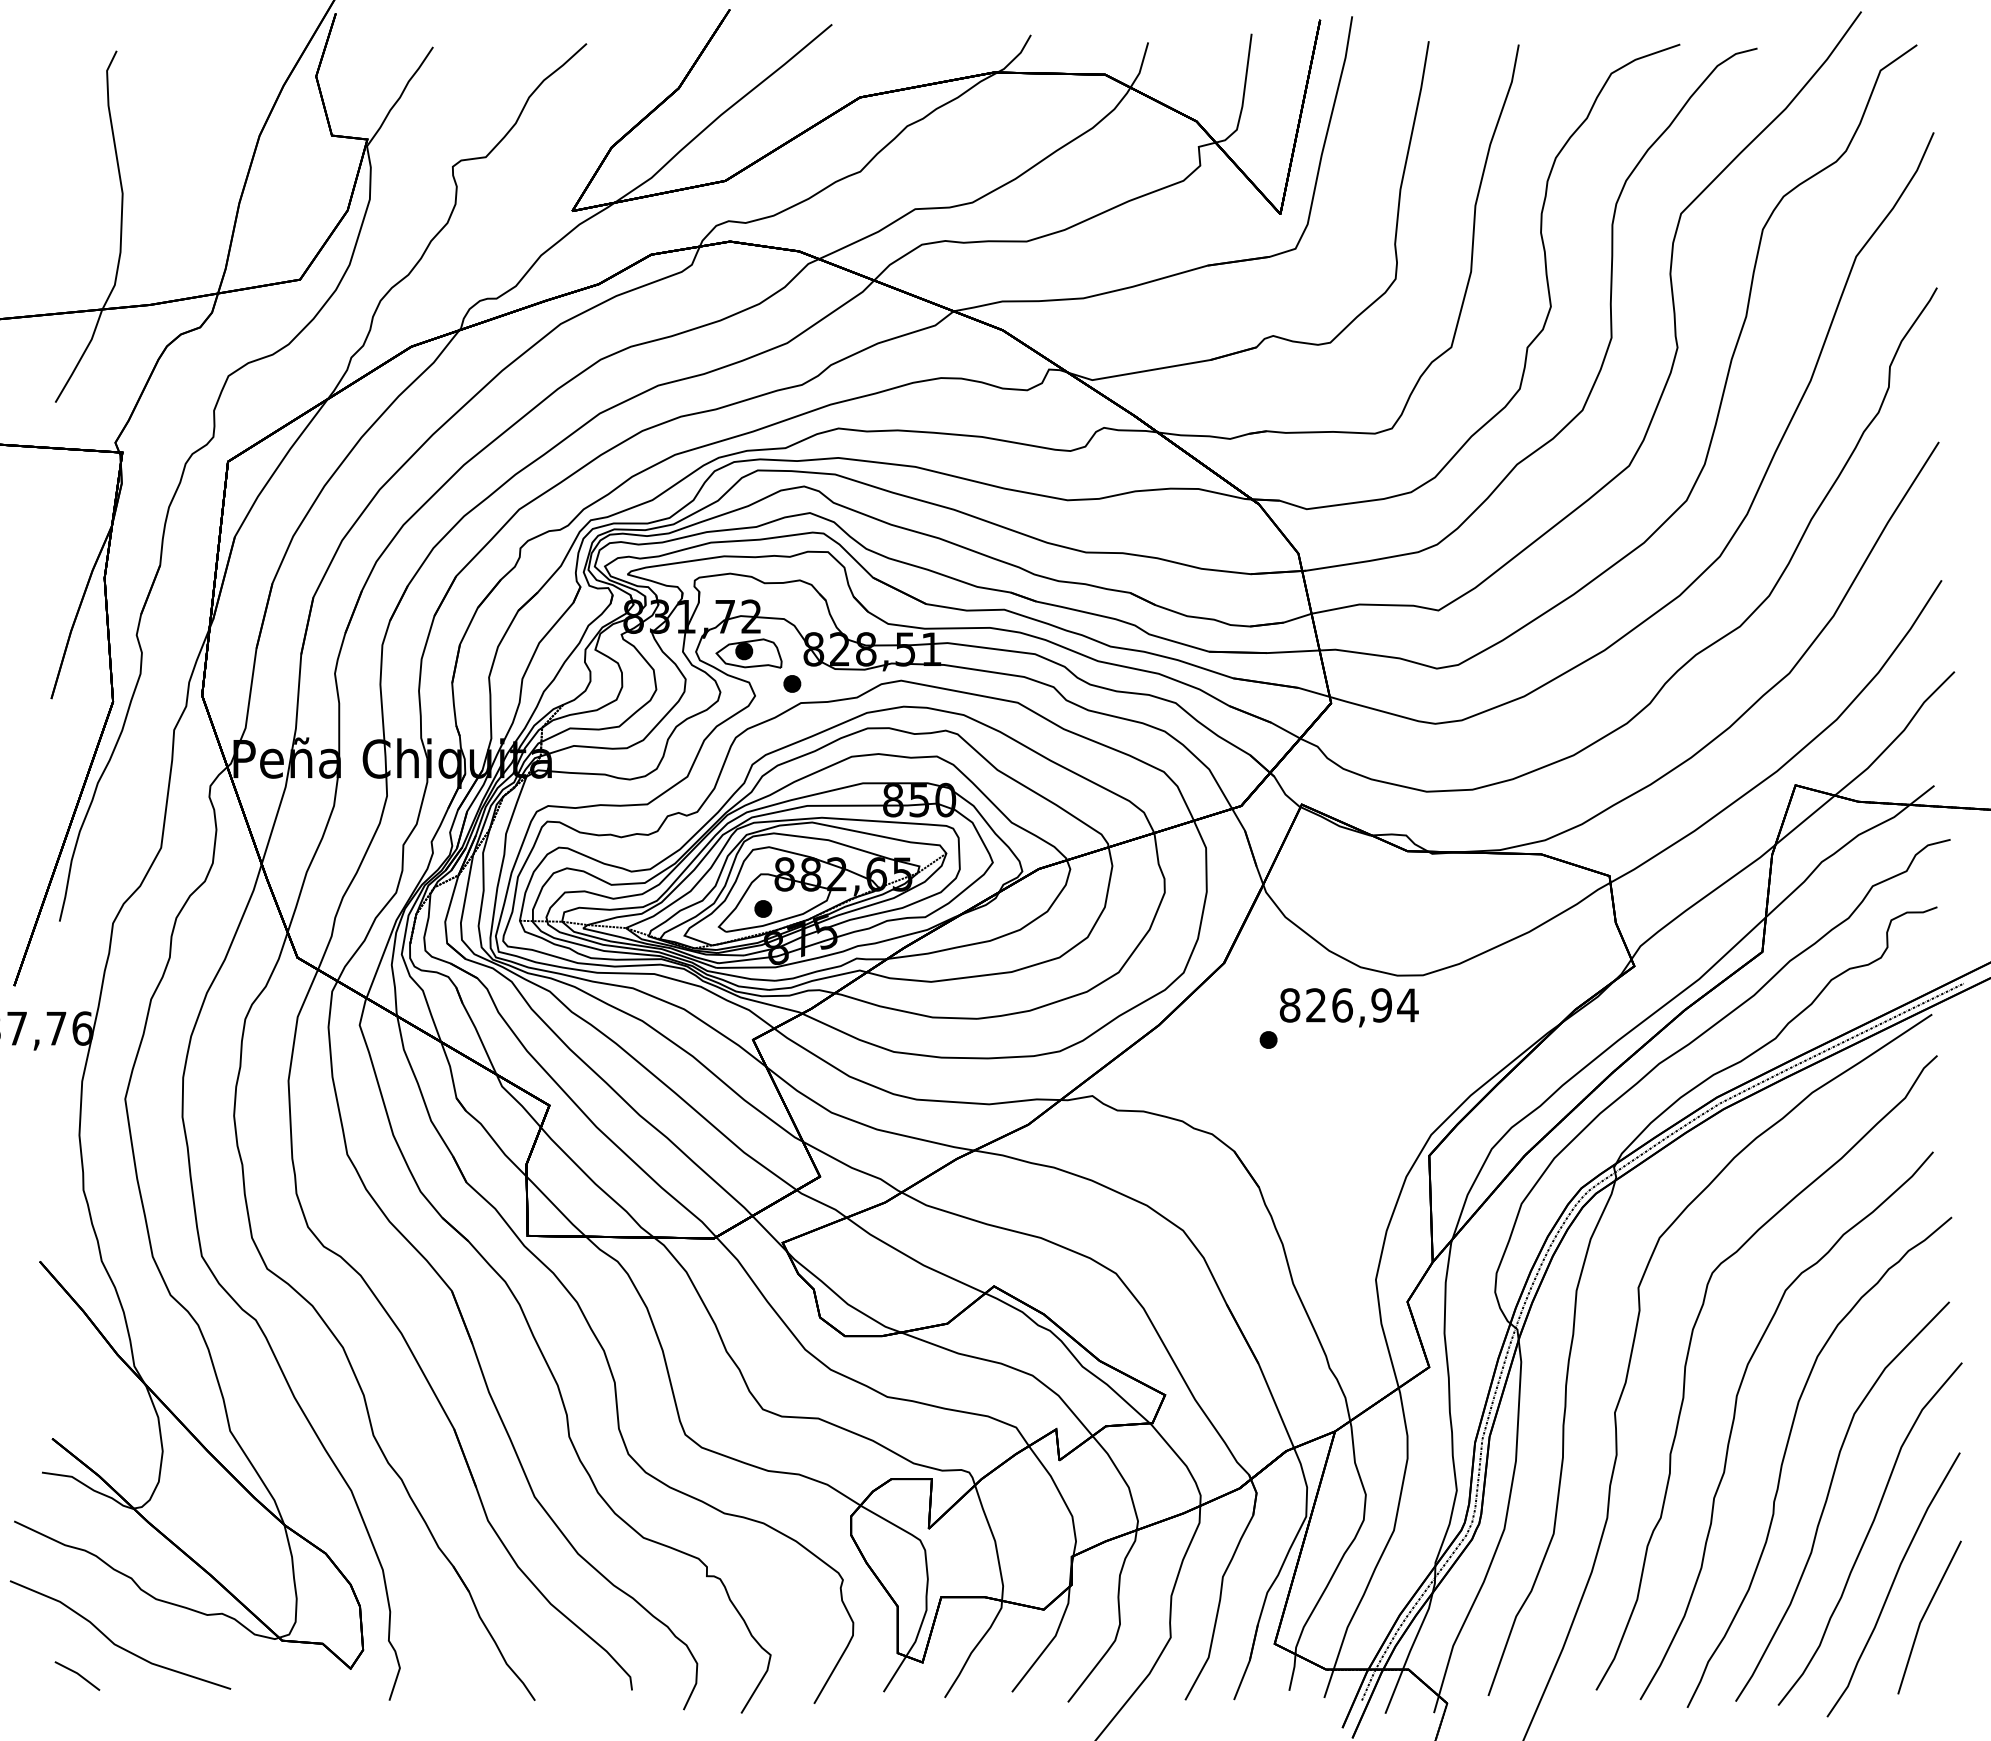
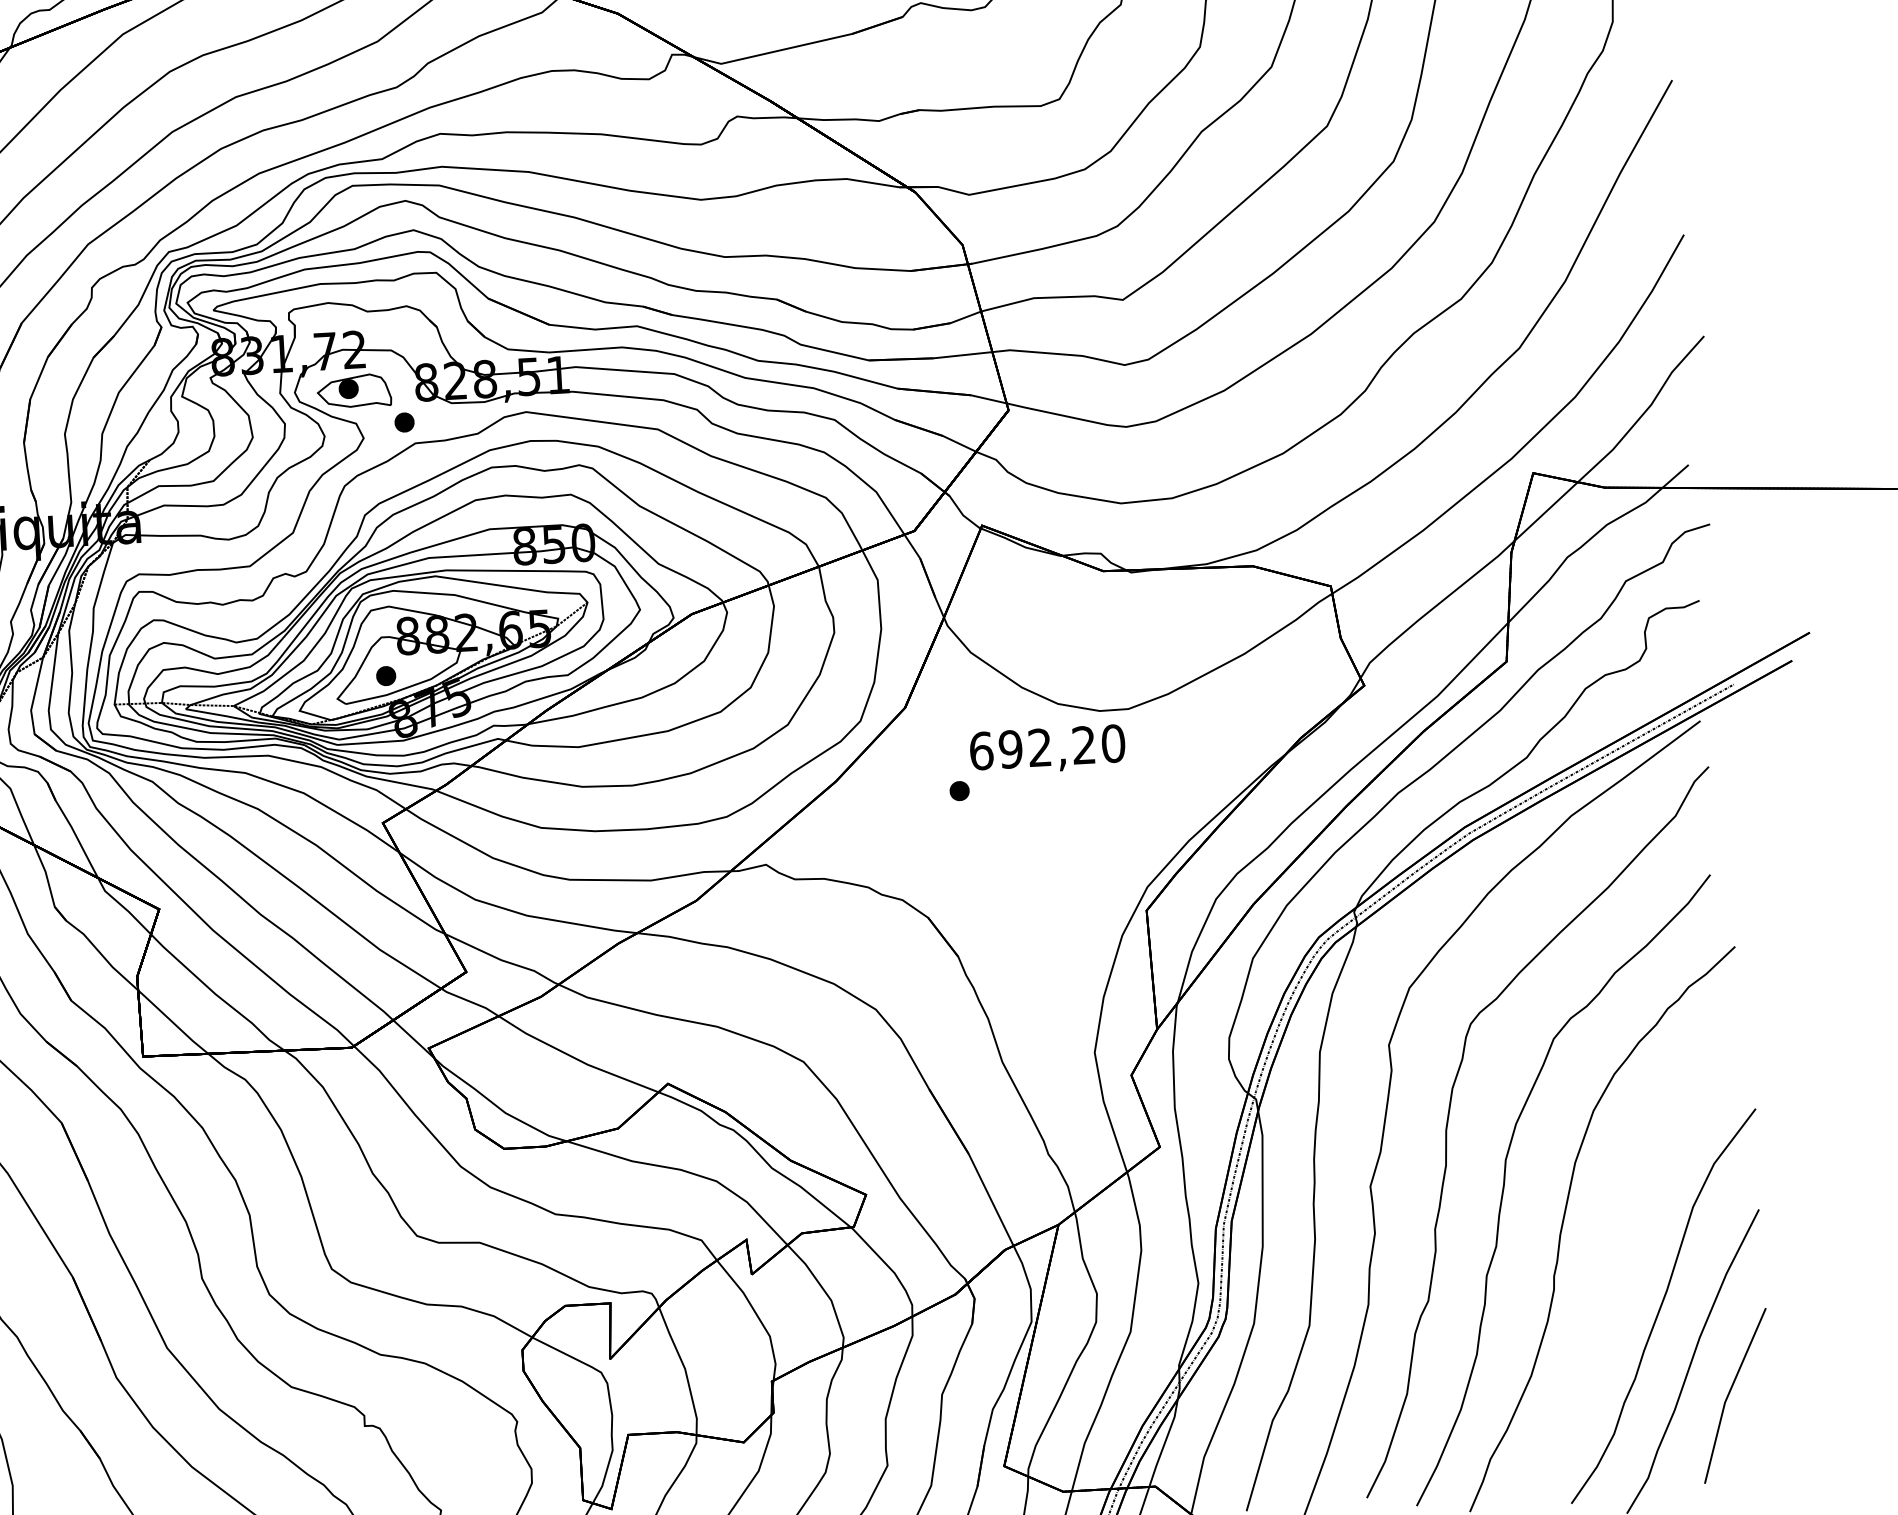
text: (1348, 1005) -> (1046, 747), 826,94 -> 692,20
curve: (1828, 1497) -> (1614, 1267), removed

